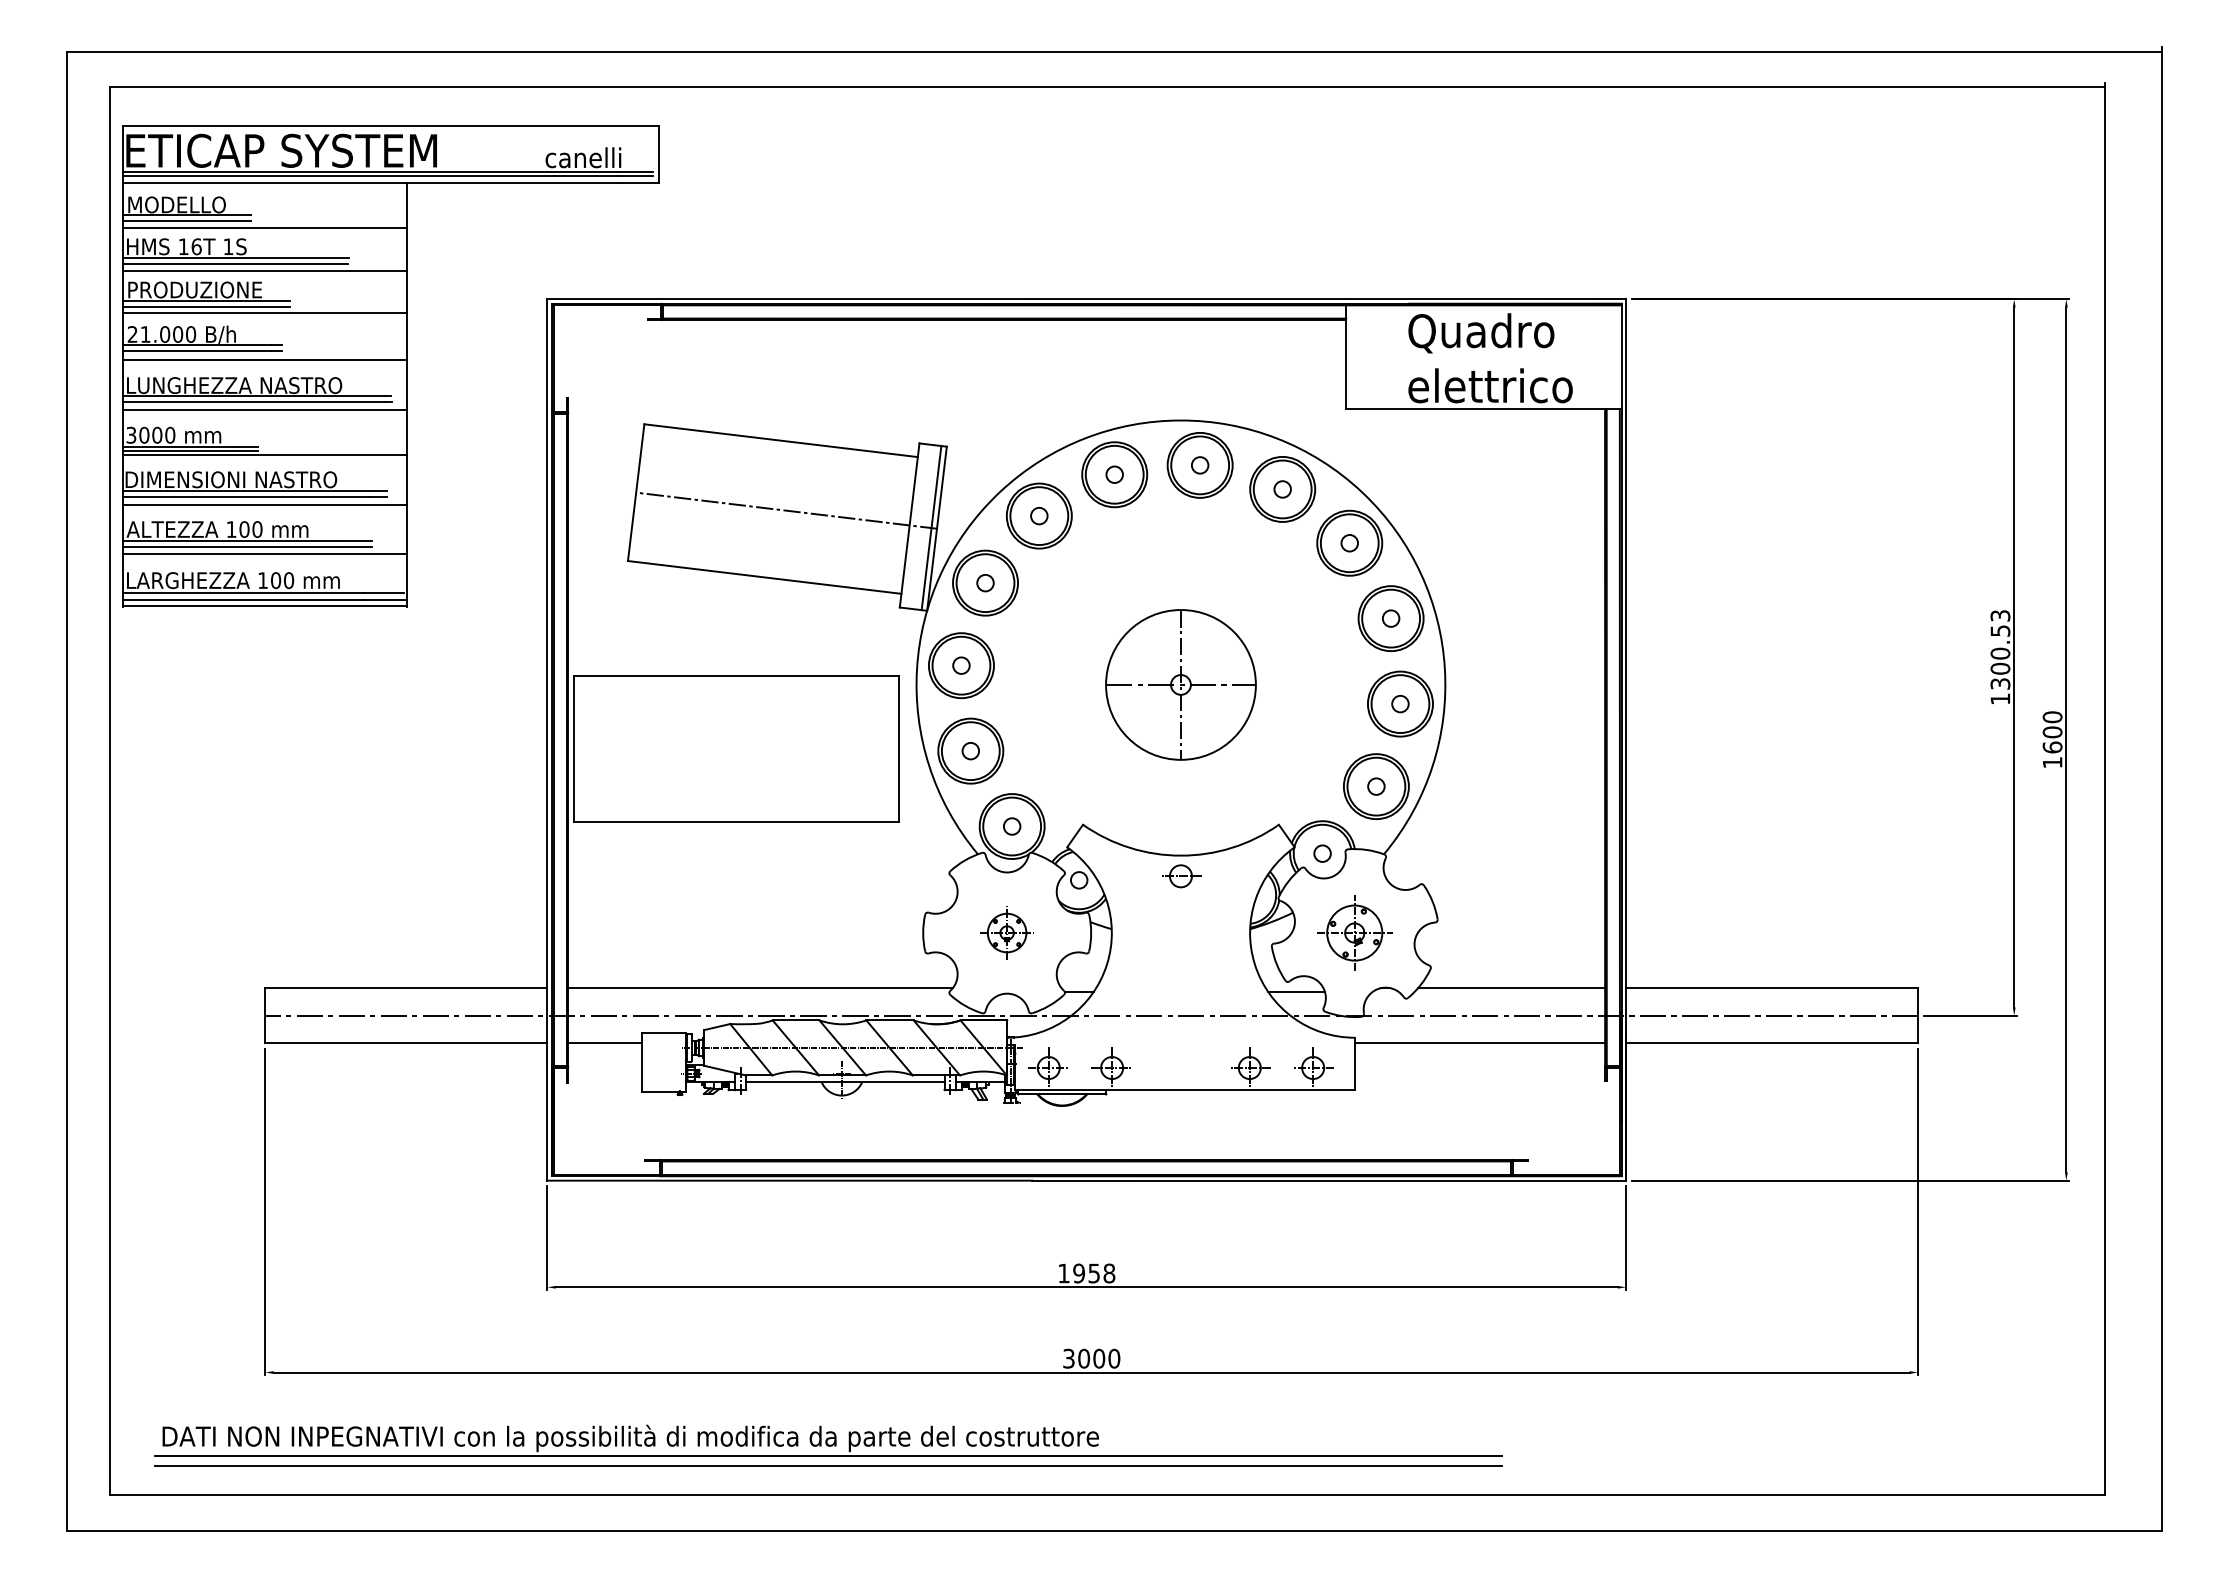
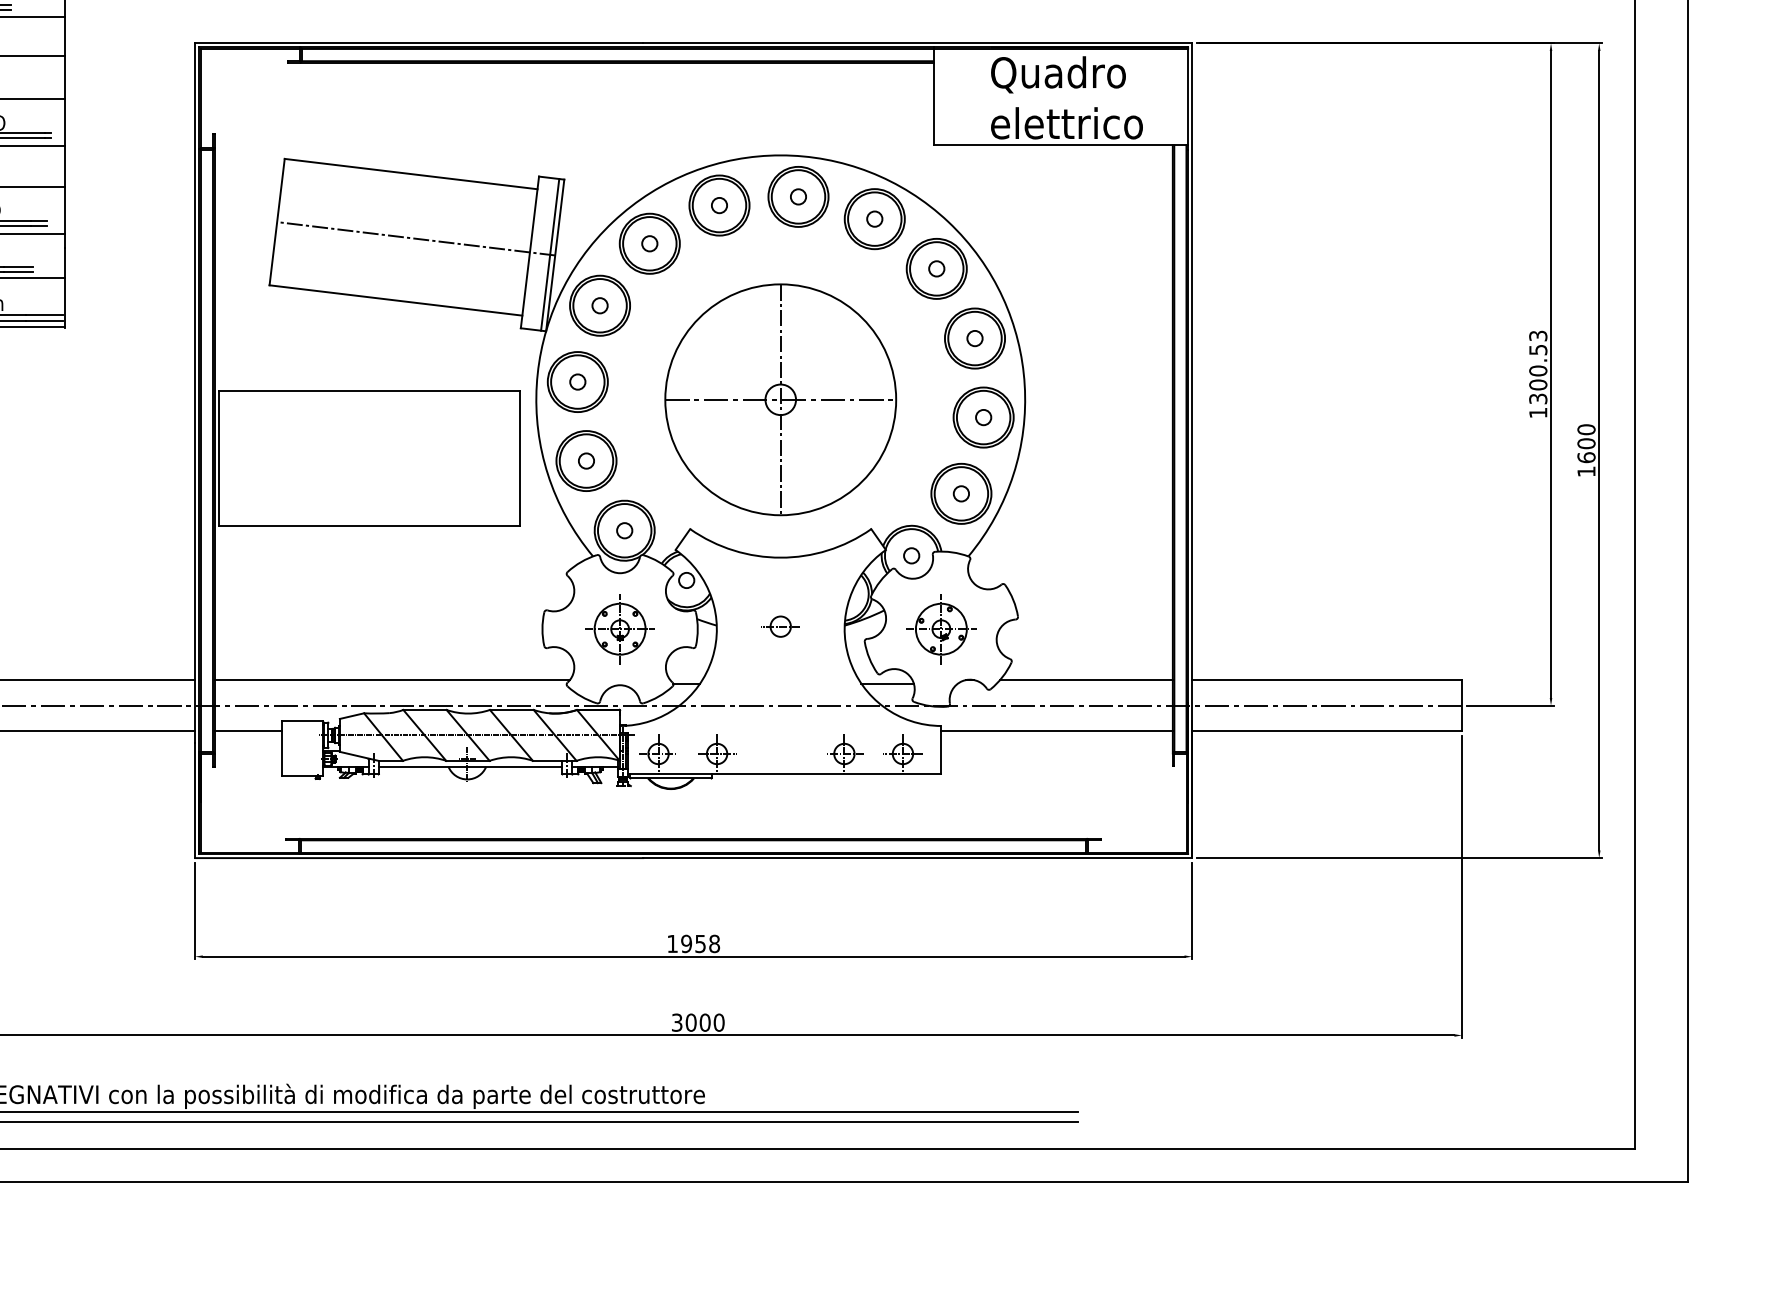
part: (1180, 684) -> (780, 399), size x1.67
part: (1181, 876) -> (781, 626), moved
part: (1006, 932) -> (619, 628), size x1.43

